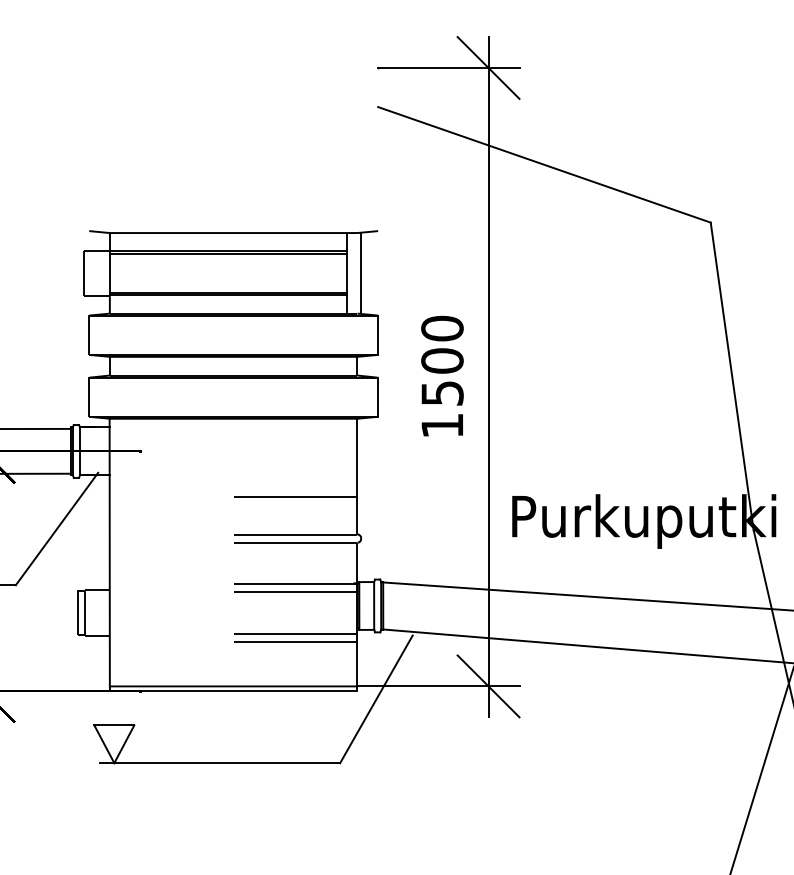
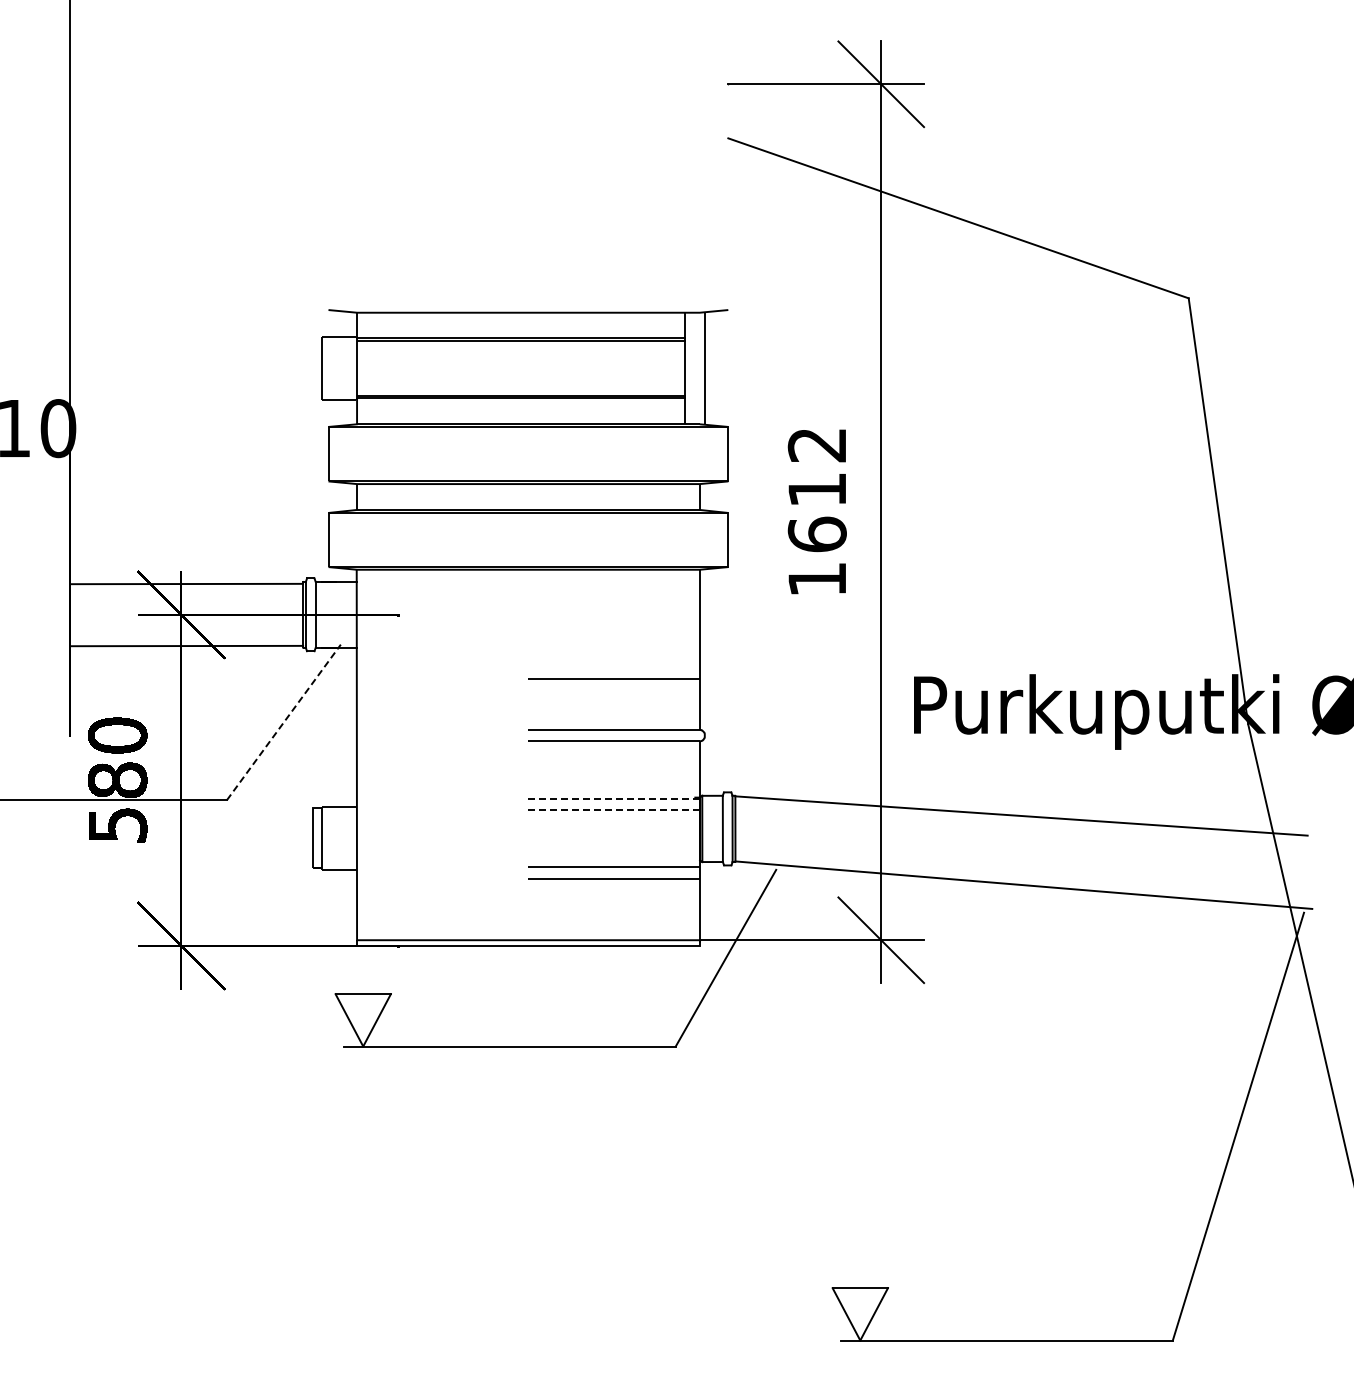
text: (441, 360) -> (816, 489), 1500 -> 1612
line: (57, 529) -> (284, 722), solid -> dashed
line: (295, 584) -> (614, 798), solid -> dashed
line: (295, 591) -> (614, 809), solid -> dashed

